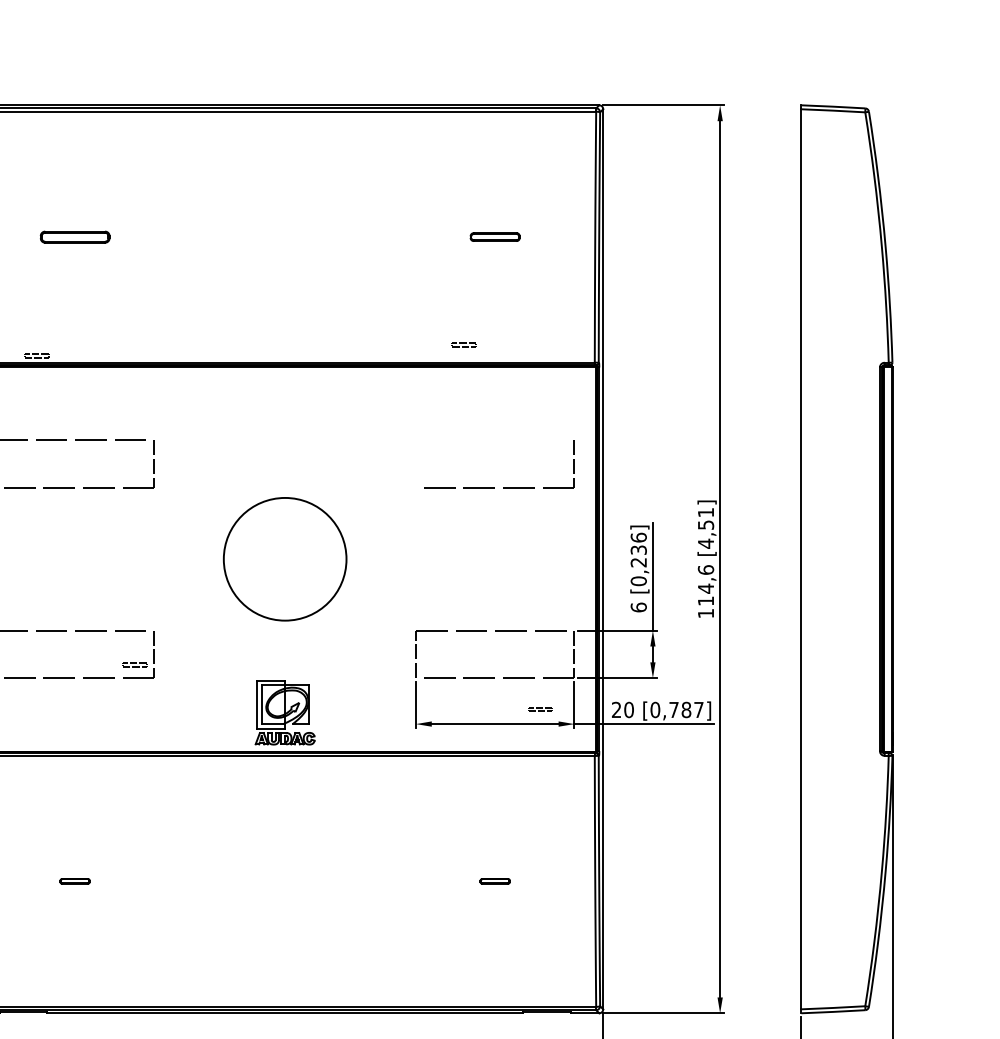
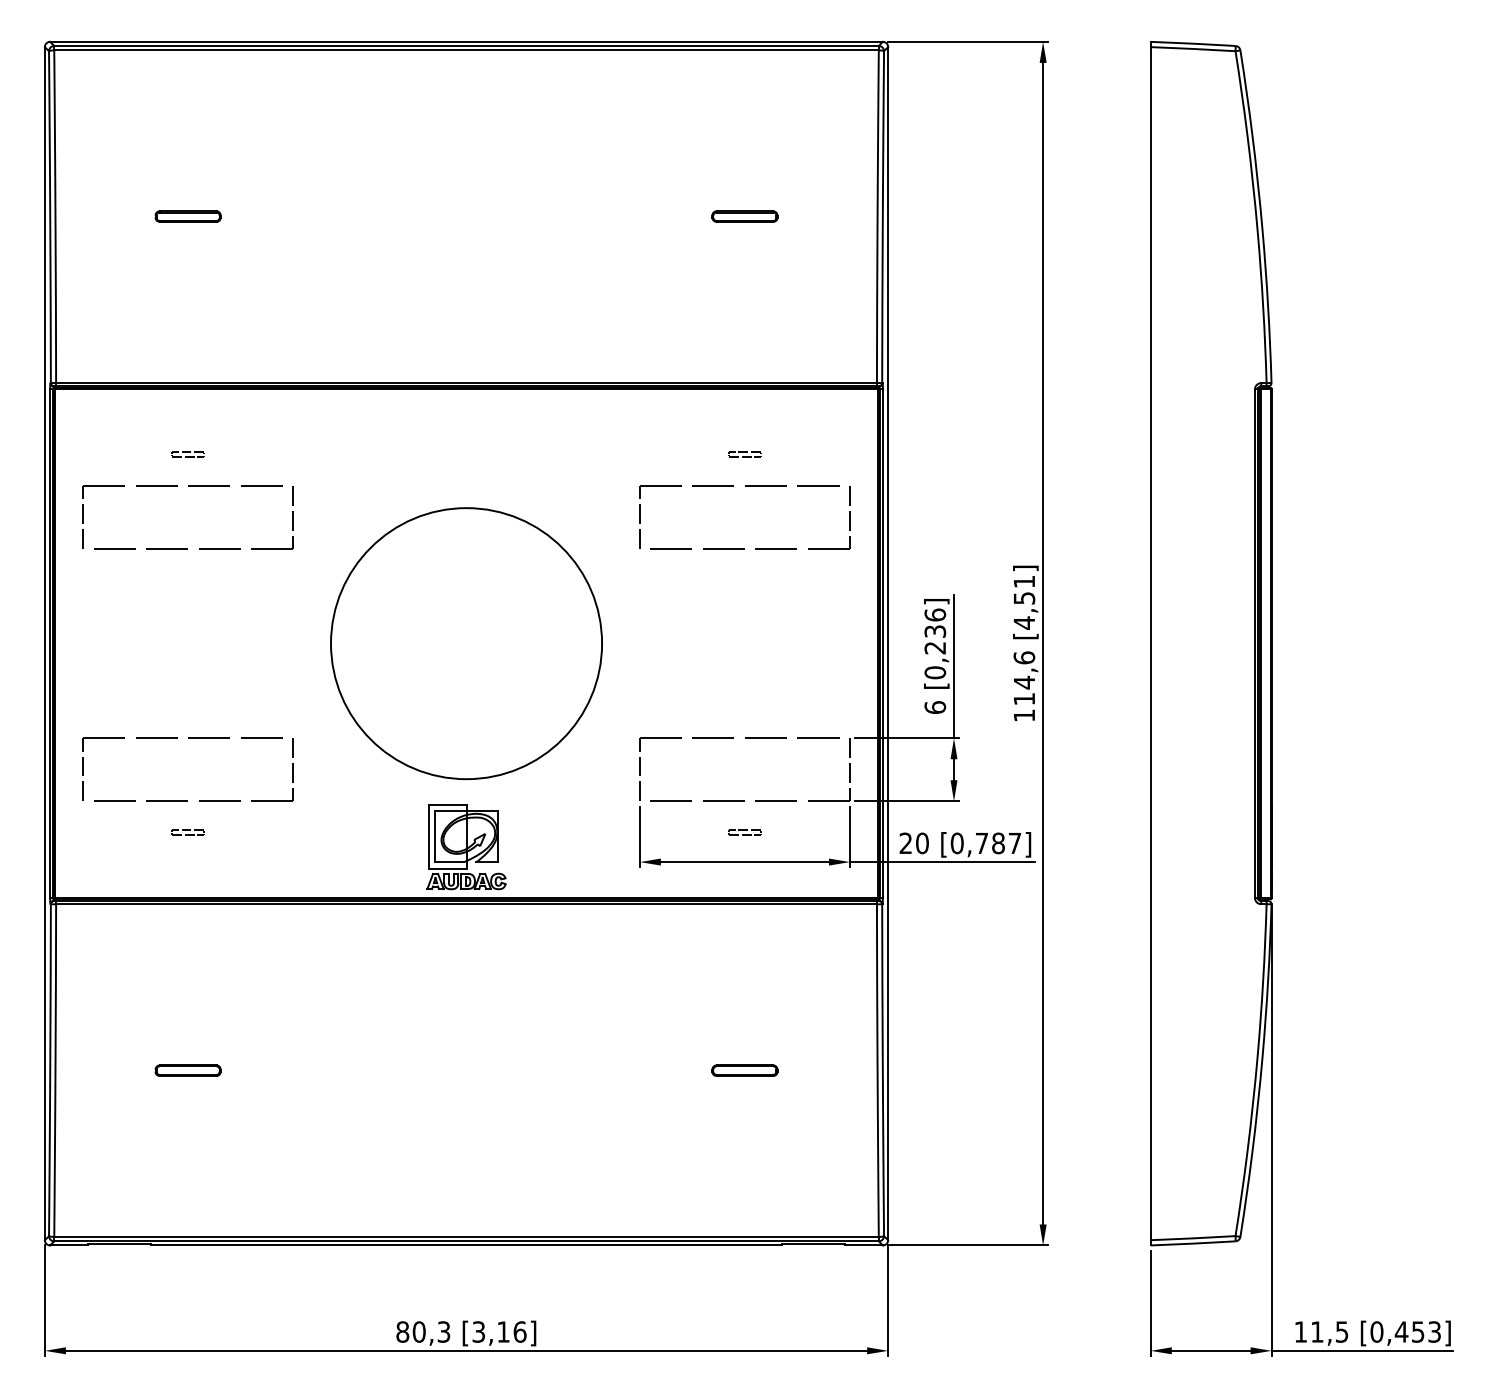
part: (74, 237) -> (187, 216), size x0.71
part: (463, 344) -> (744, 454), moved
part: (36, 355) -> (187, 454), moved
part: (486, 440) -> (733, 486), added
circle: (285, 559) -> (466, 643), size x1.67
part: (134, 664) -> (187, 832), moved
part: (540, 709) -> (744, 832), moved
part: (74, 881) -> (187, 1070), size x1.67
part: (494, 881) -> (744, 1070), size x1.67

